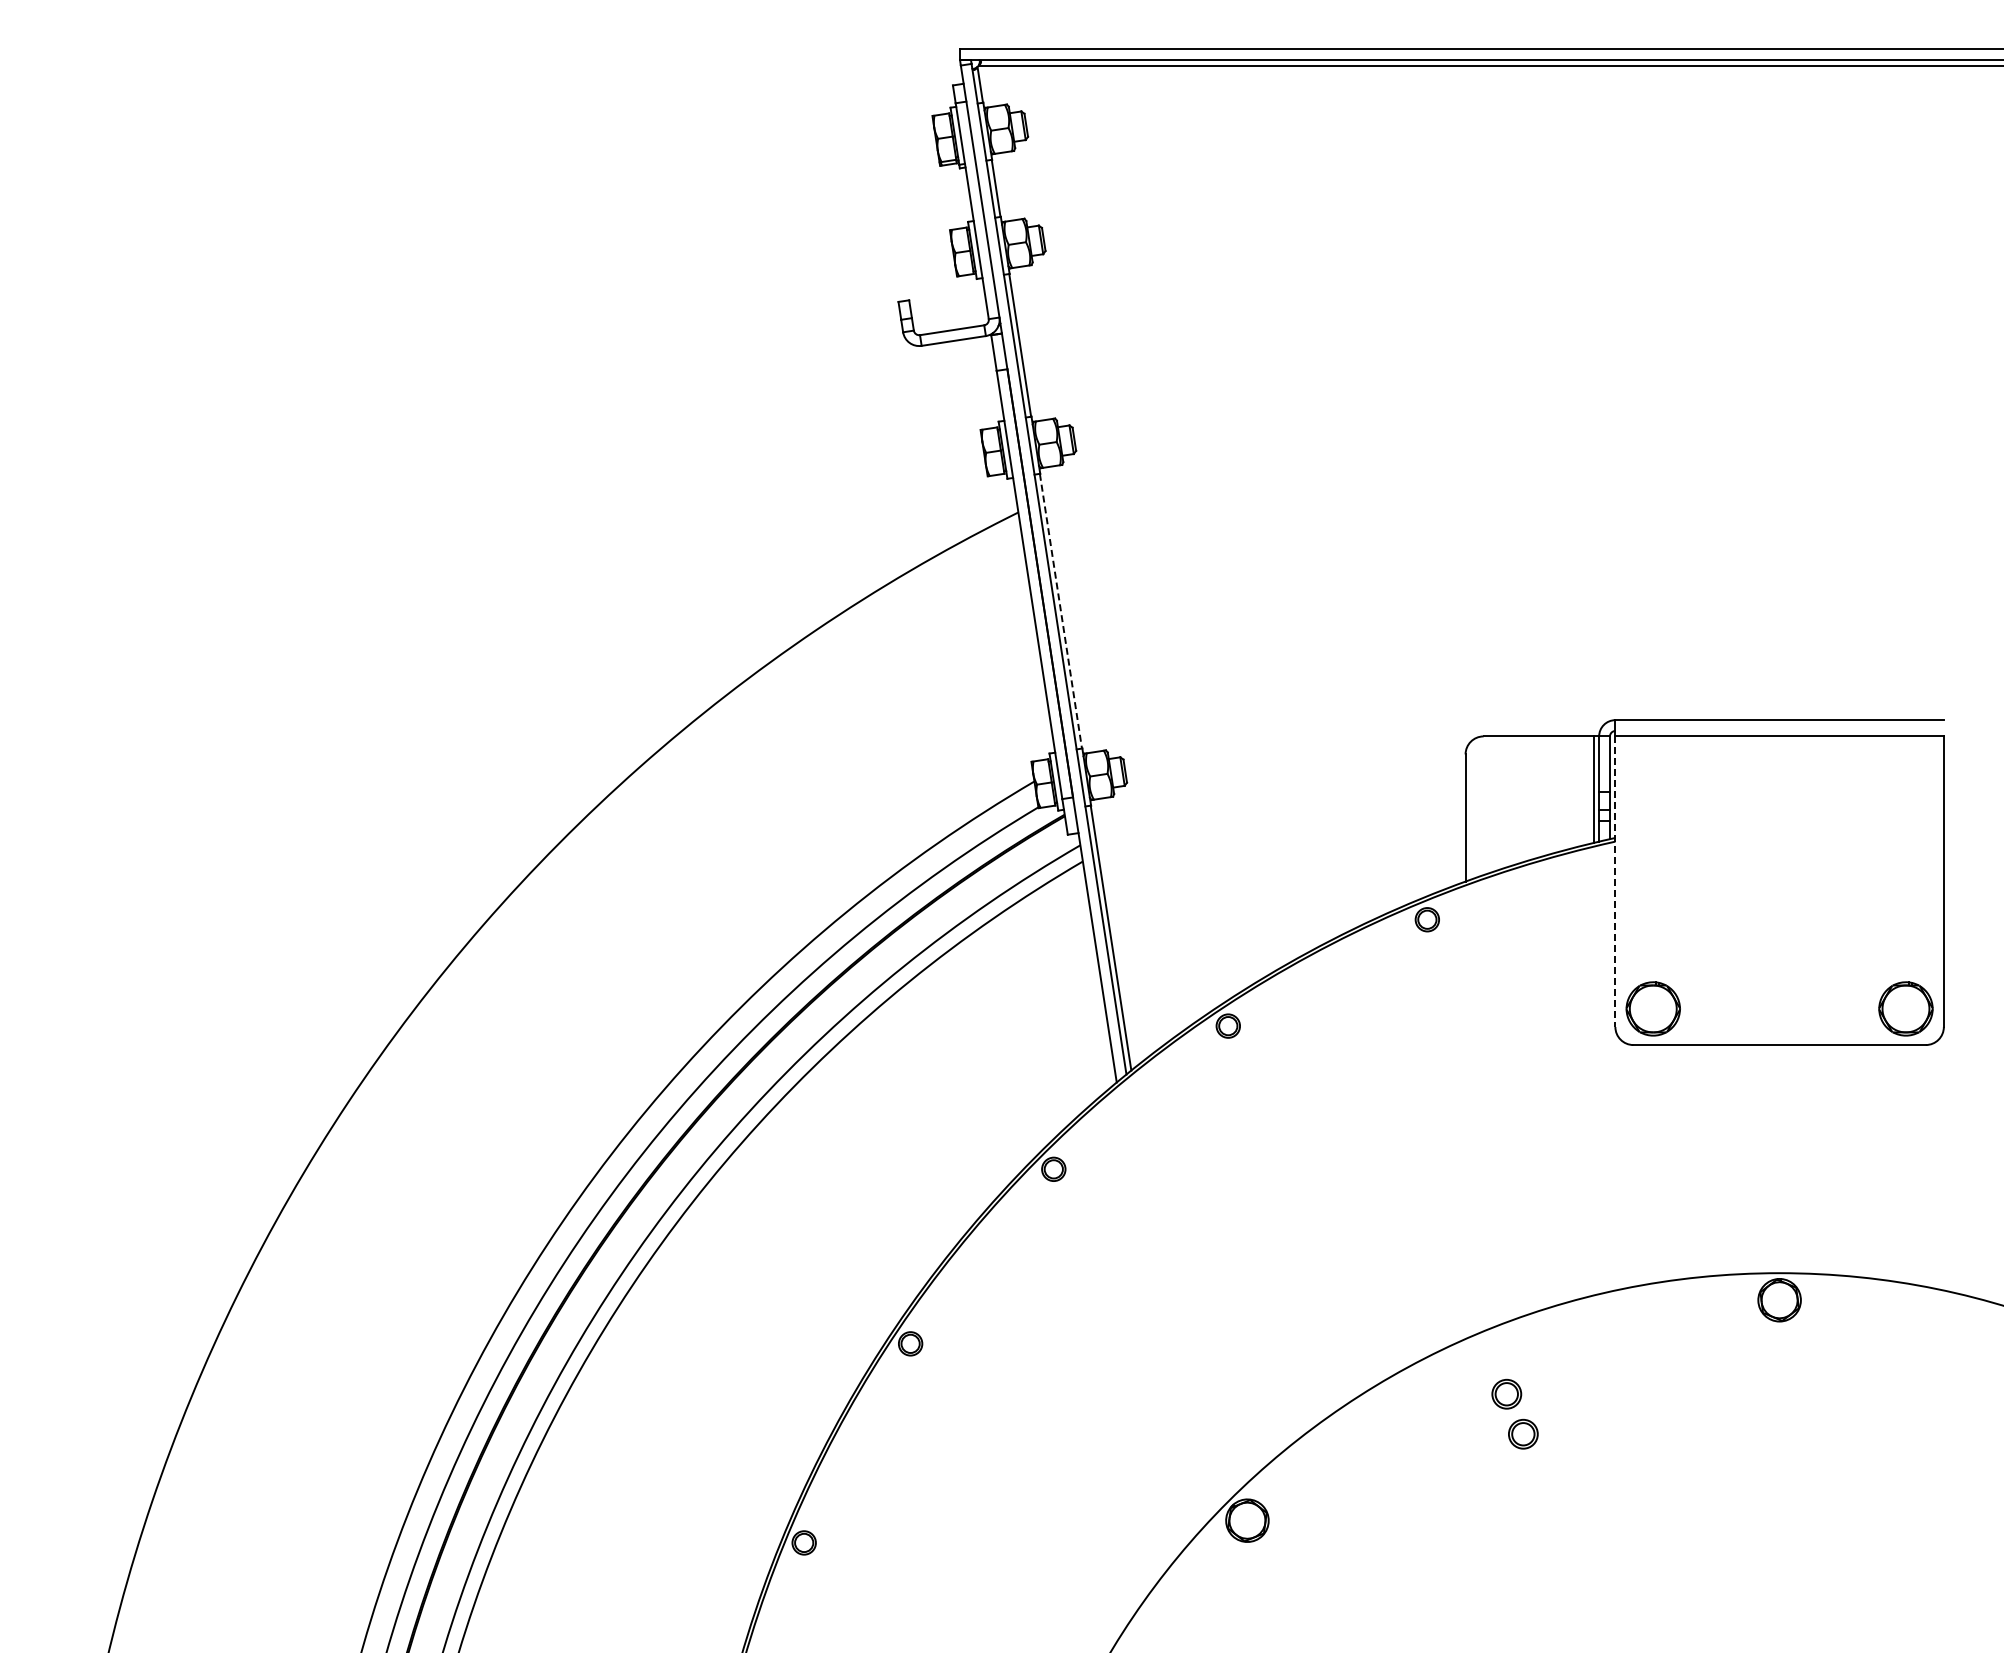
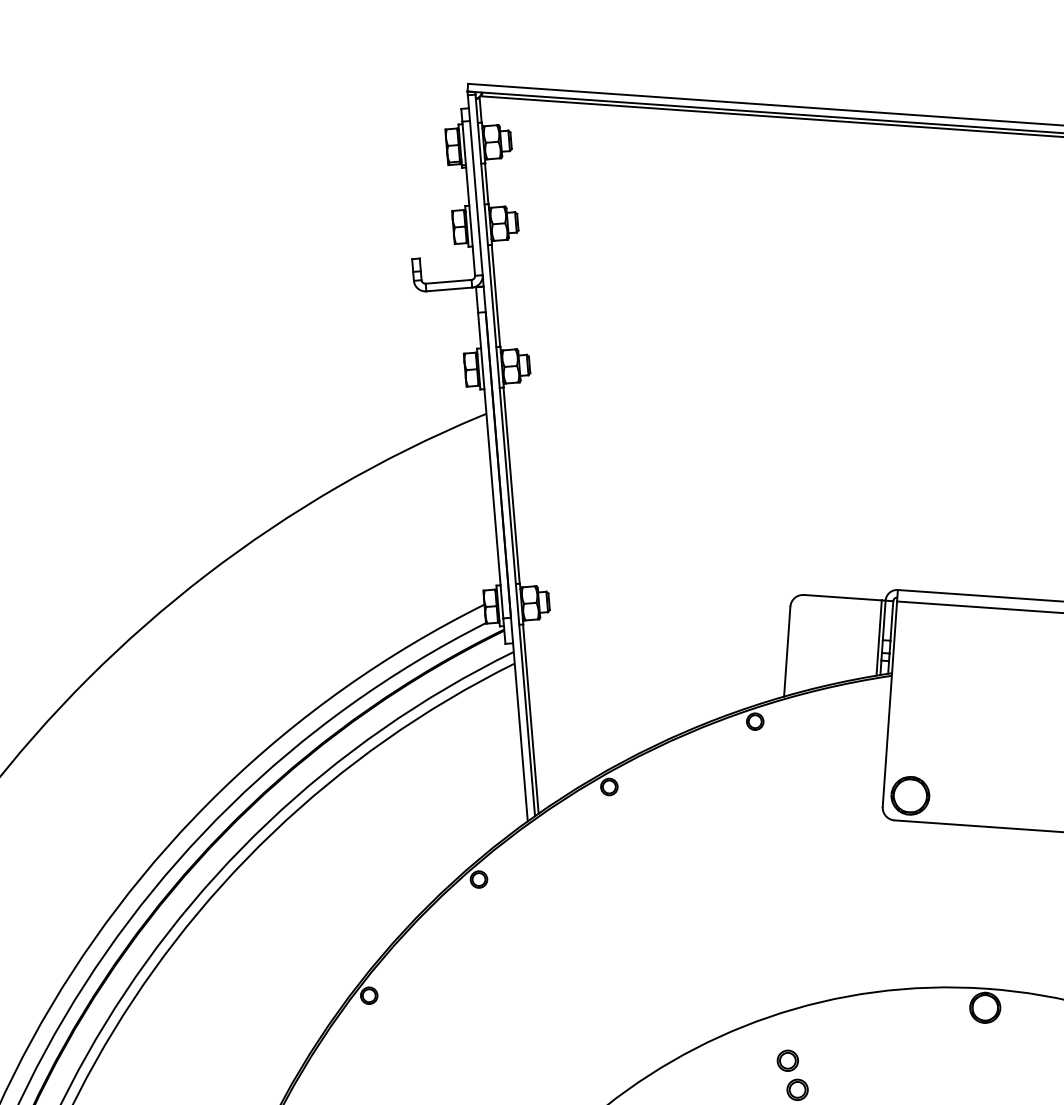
line: (1060, 611) -> (511, 485), dashed -> solid
line: (1615, 882) -> (889, 704), dashed -> solid

